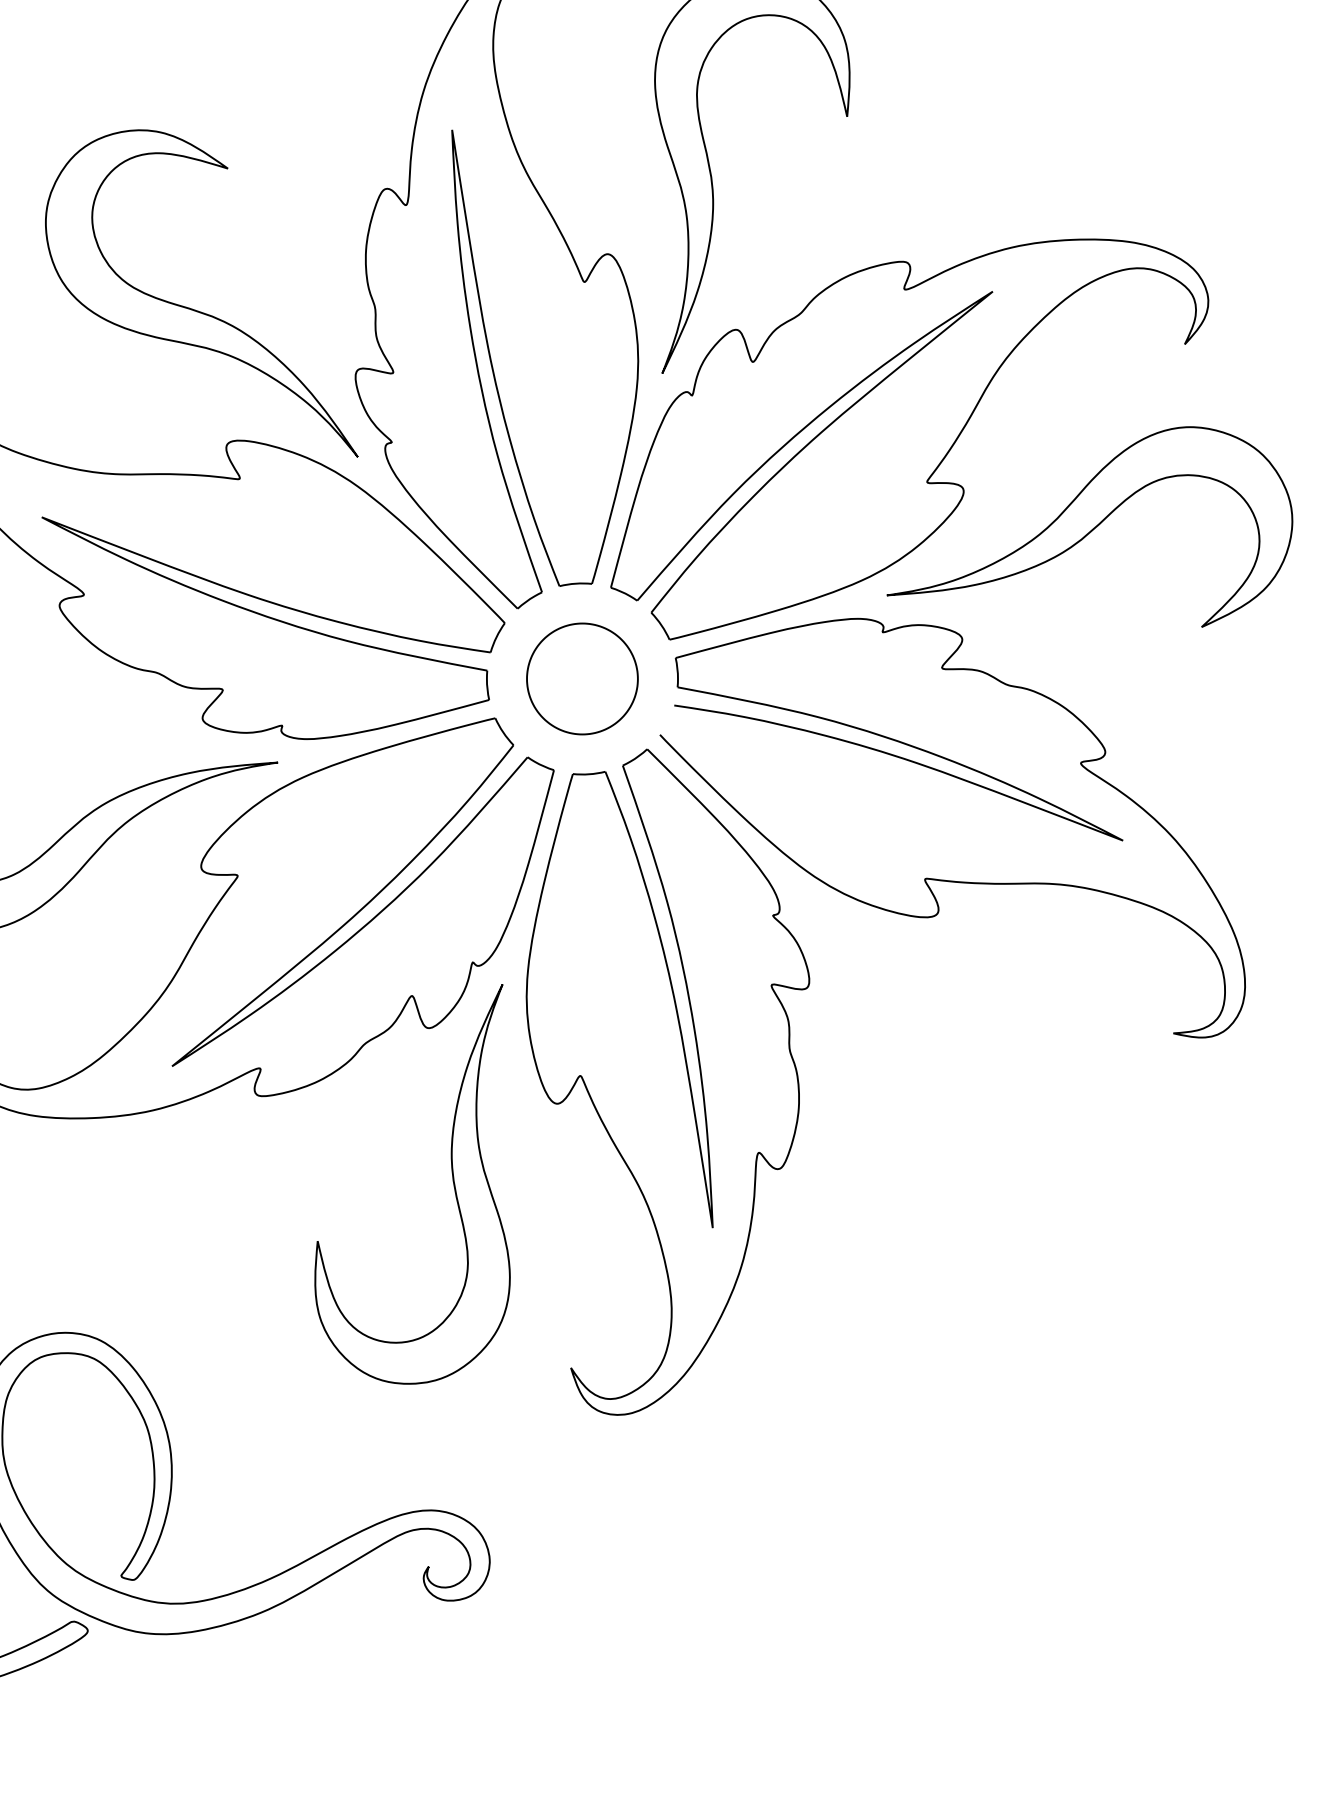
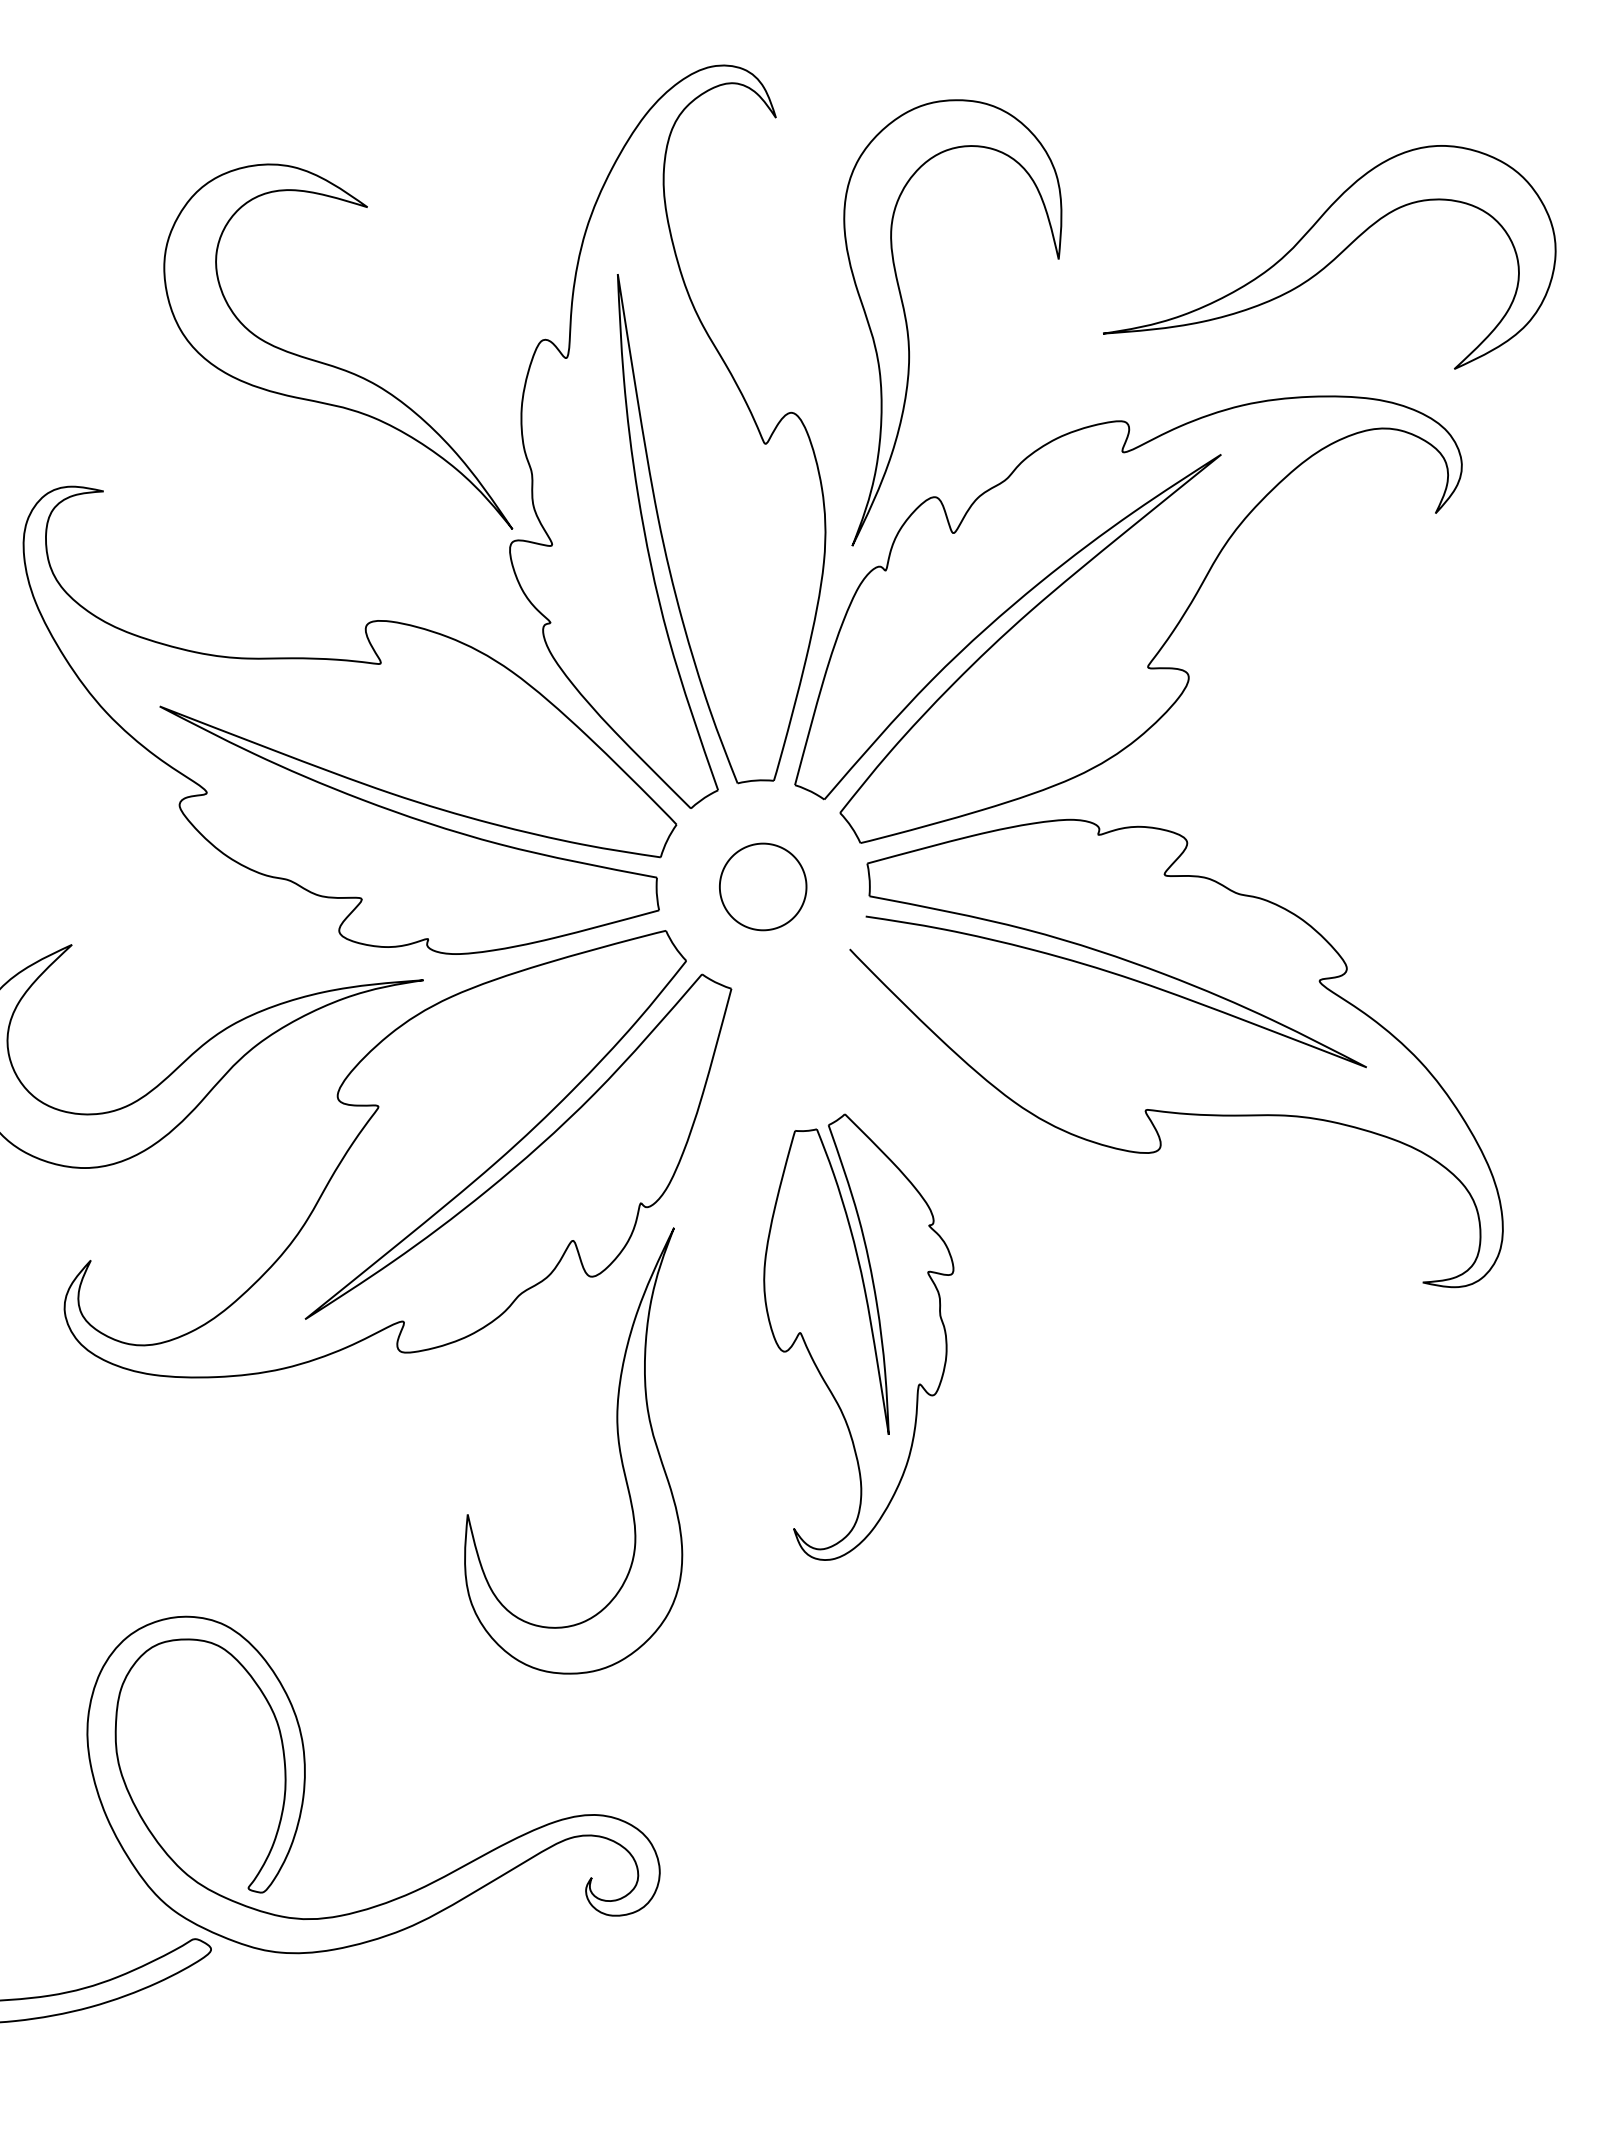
part: (195, 309) -> (331, 364), moved
part: (1089, 527) -> (1329, 257), moved
part: (581, 678) -> (762, 886), size x0.7
part: (667, 1082) -> (858, 1337), size x0.6

